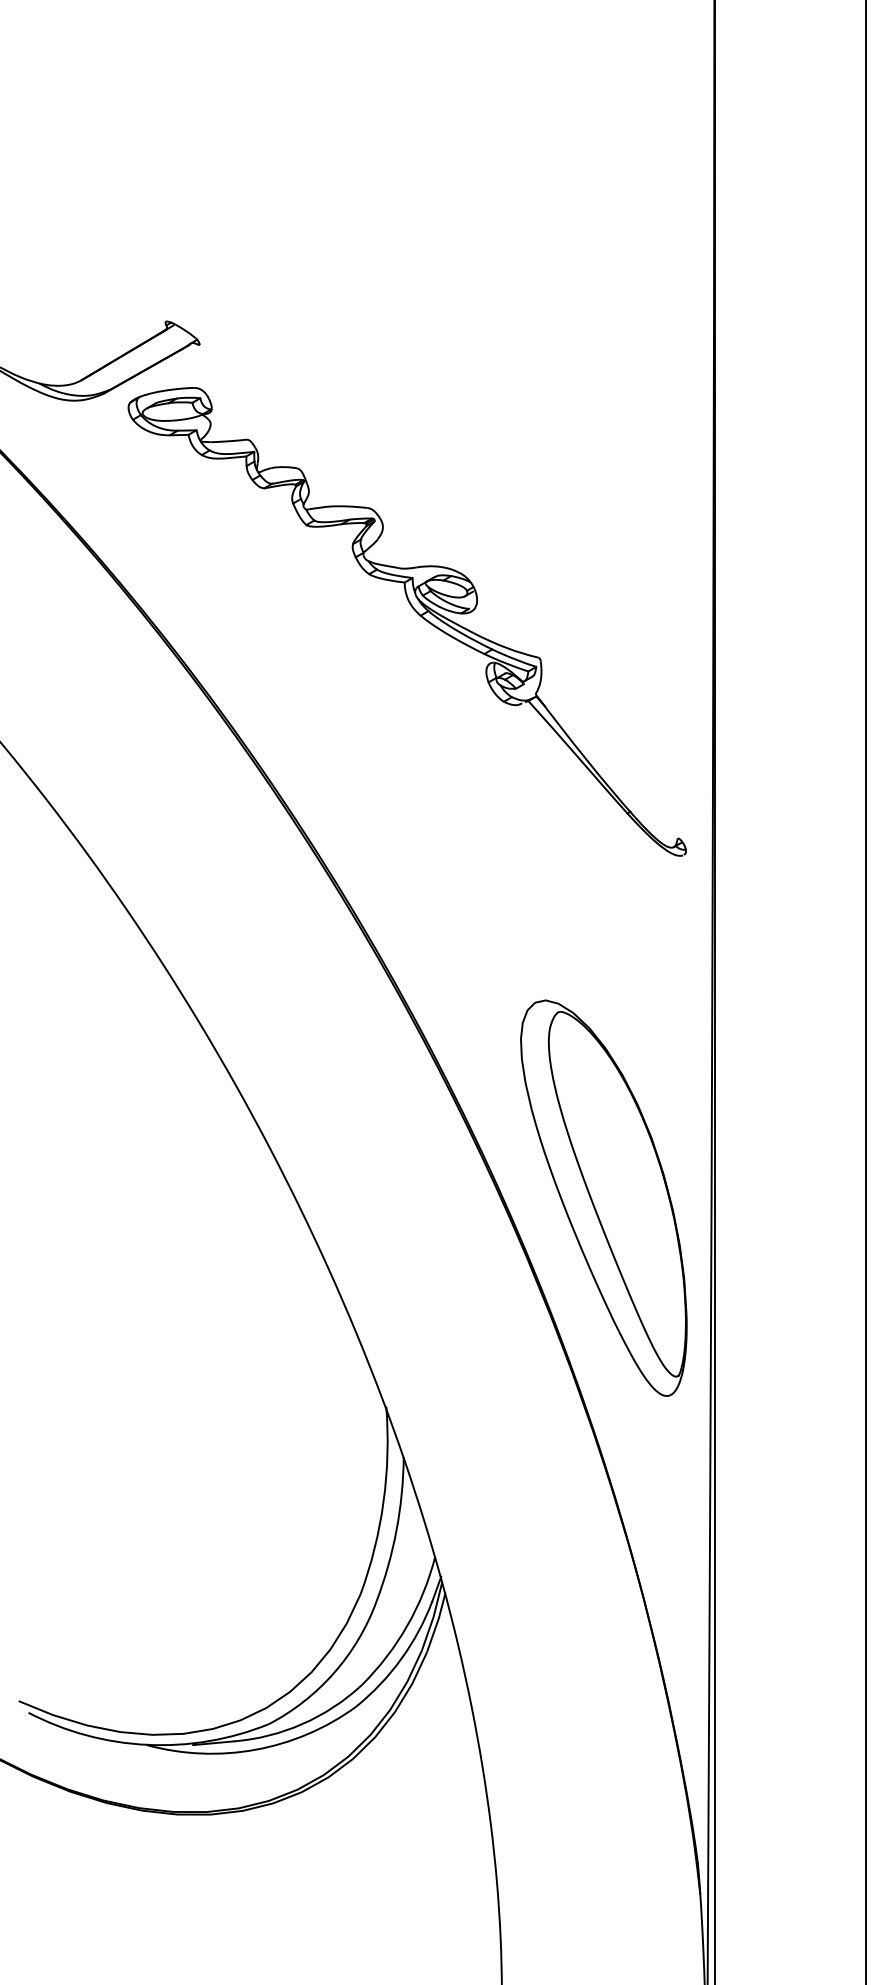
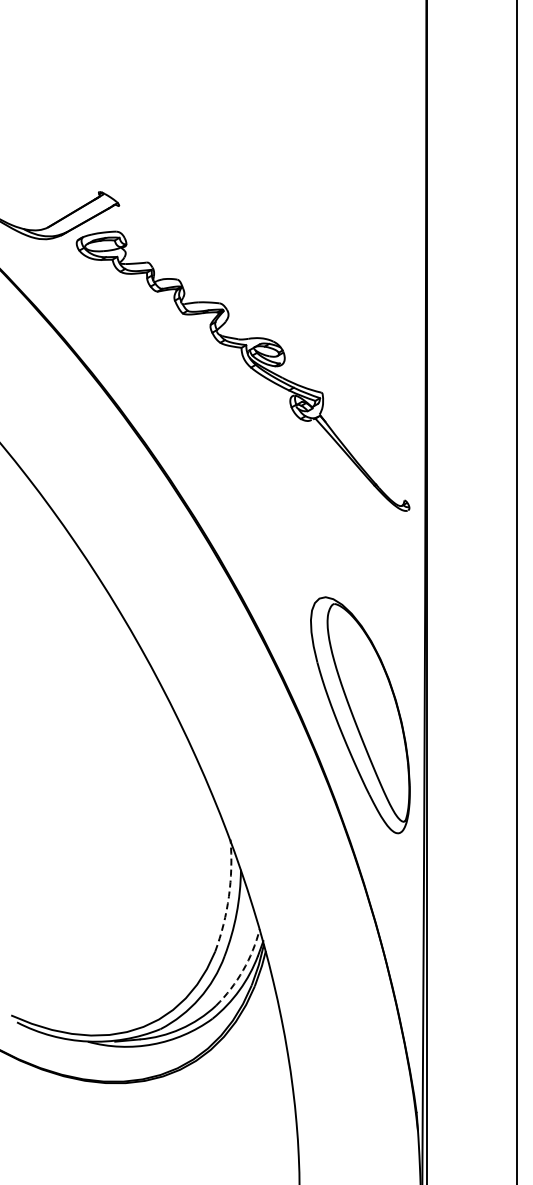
arc: (382, 1501) -> (228, 896), solid -> dashed
arc: (407, 1625) -> (243, 970), solid -> dashed

